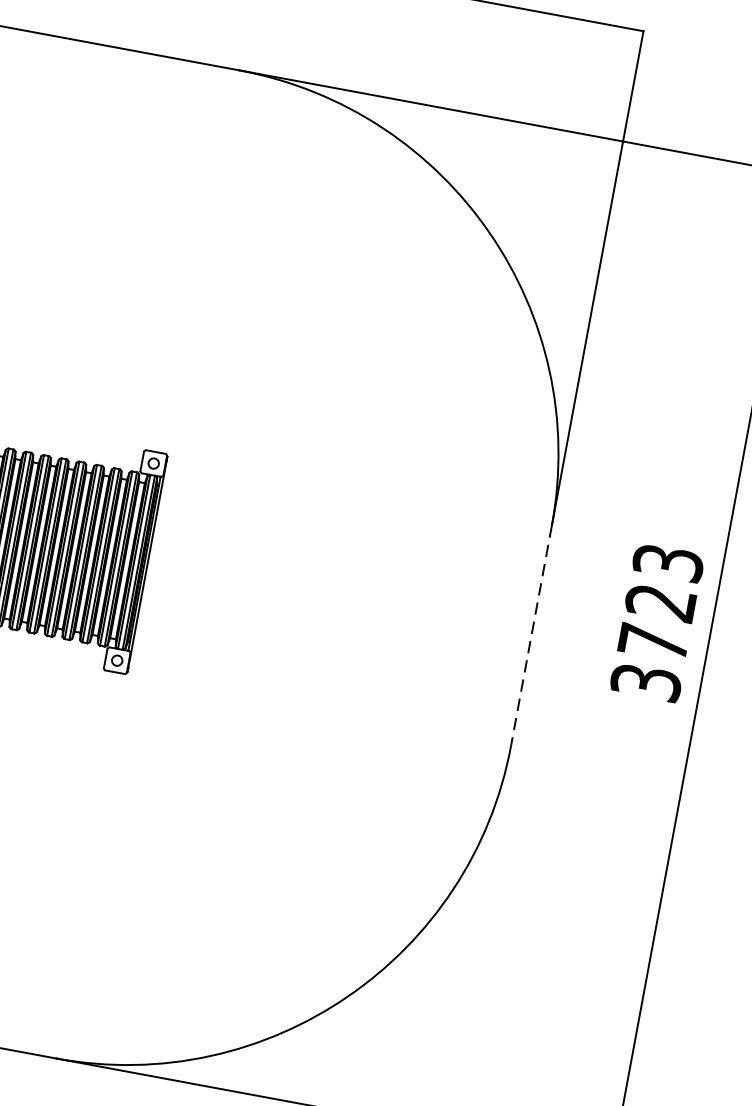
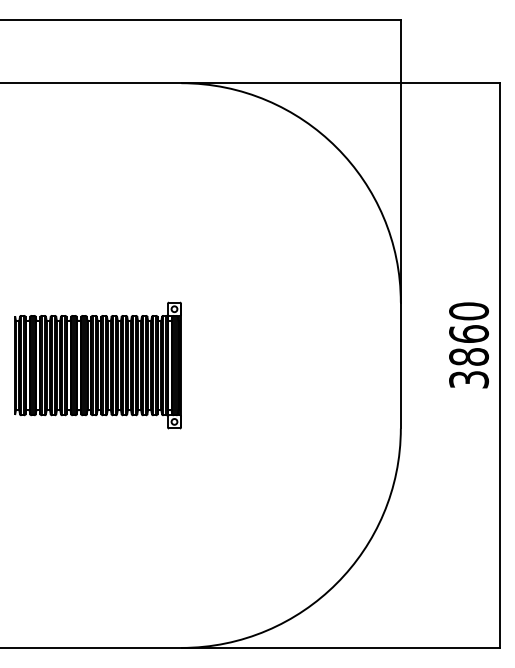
text: (662, 601) -> (469, 333), 3723 -> 3860
line: (530, 635) -> (400, 365), dashed -> solid

